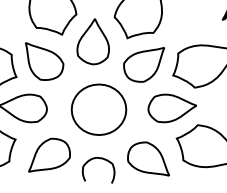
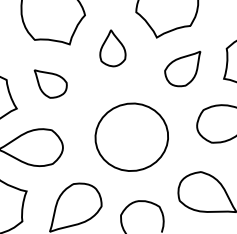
part: (92, 41) -> (111, 48), size x0.6
part: (44, 61) -> (51, 83), size x0.6
part: (144, 64) -> (184, 69), size x0.7

